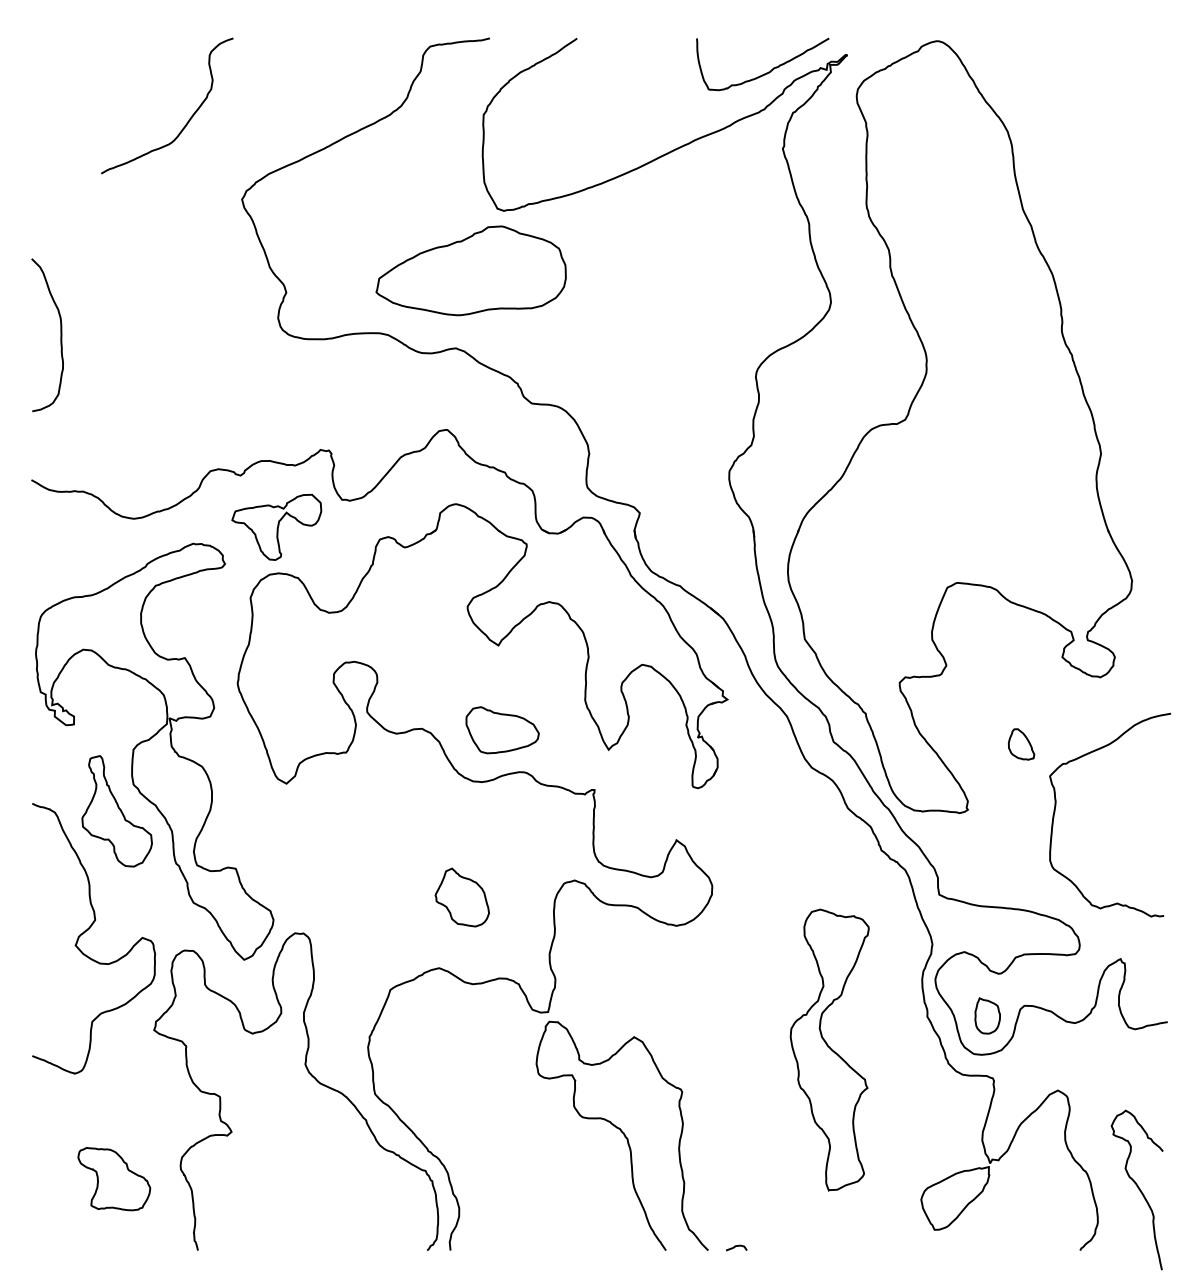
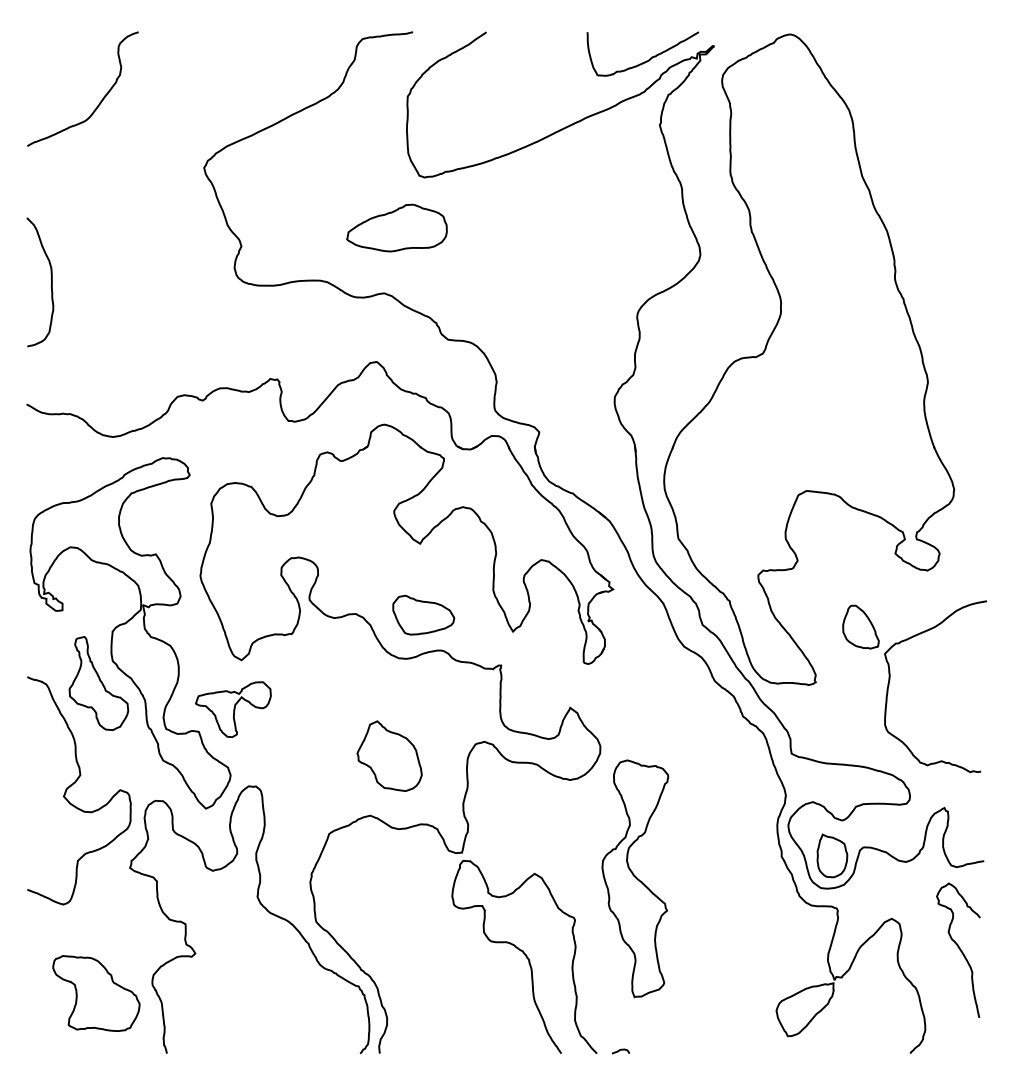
curve: (186, 122) -> (99, 103), moved
part: (470, 270) -> (396, 227), size x0.62
part: (276, 526) -> (233, 708), moved
part: (1021, 744) -> (860, 627), size x1.67
part: (462, 897) -> (389, 756), size x1.43
part: (987, 1015) -> (832, 855), size x1.43
part: (829, 1049) -> (635, 878), moved
part: (114, 1178) -> (96, 992), size x1.43
curve: (1138, 1189) -> (959, 949), moved

